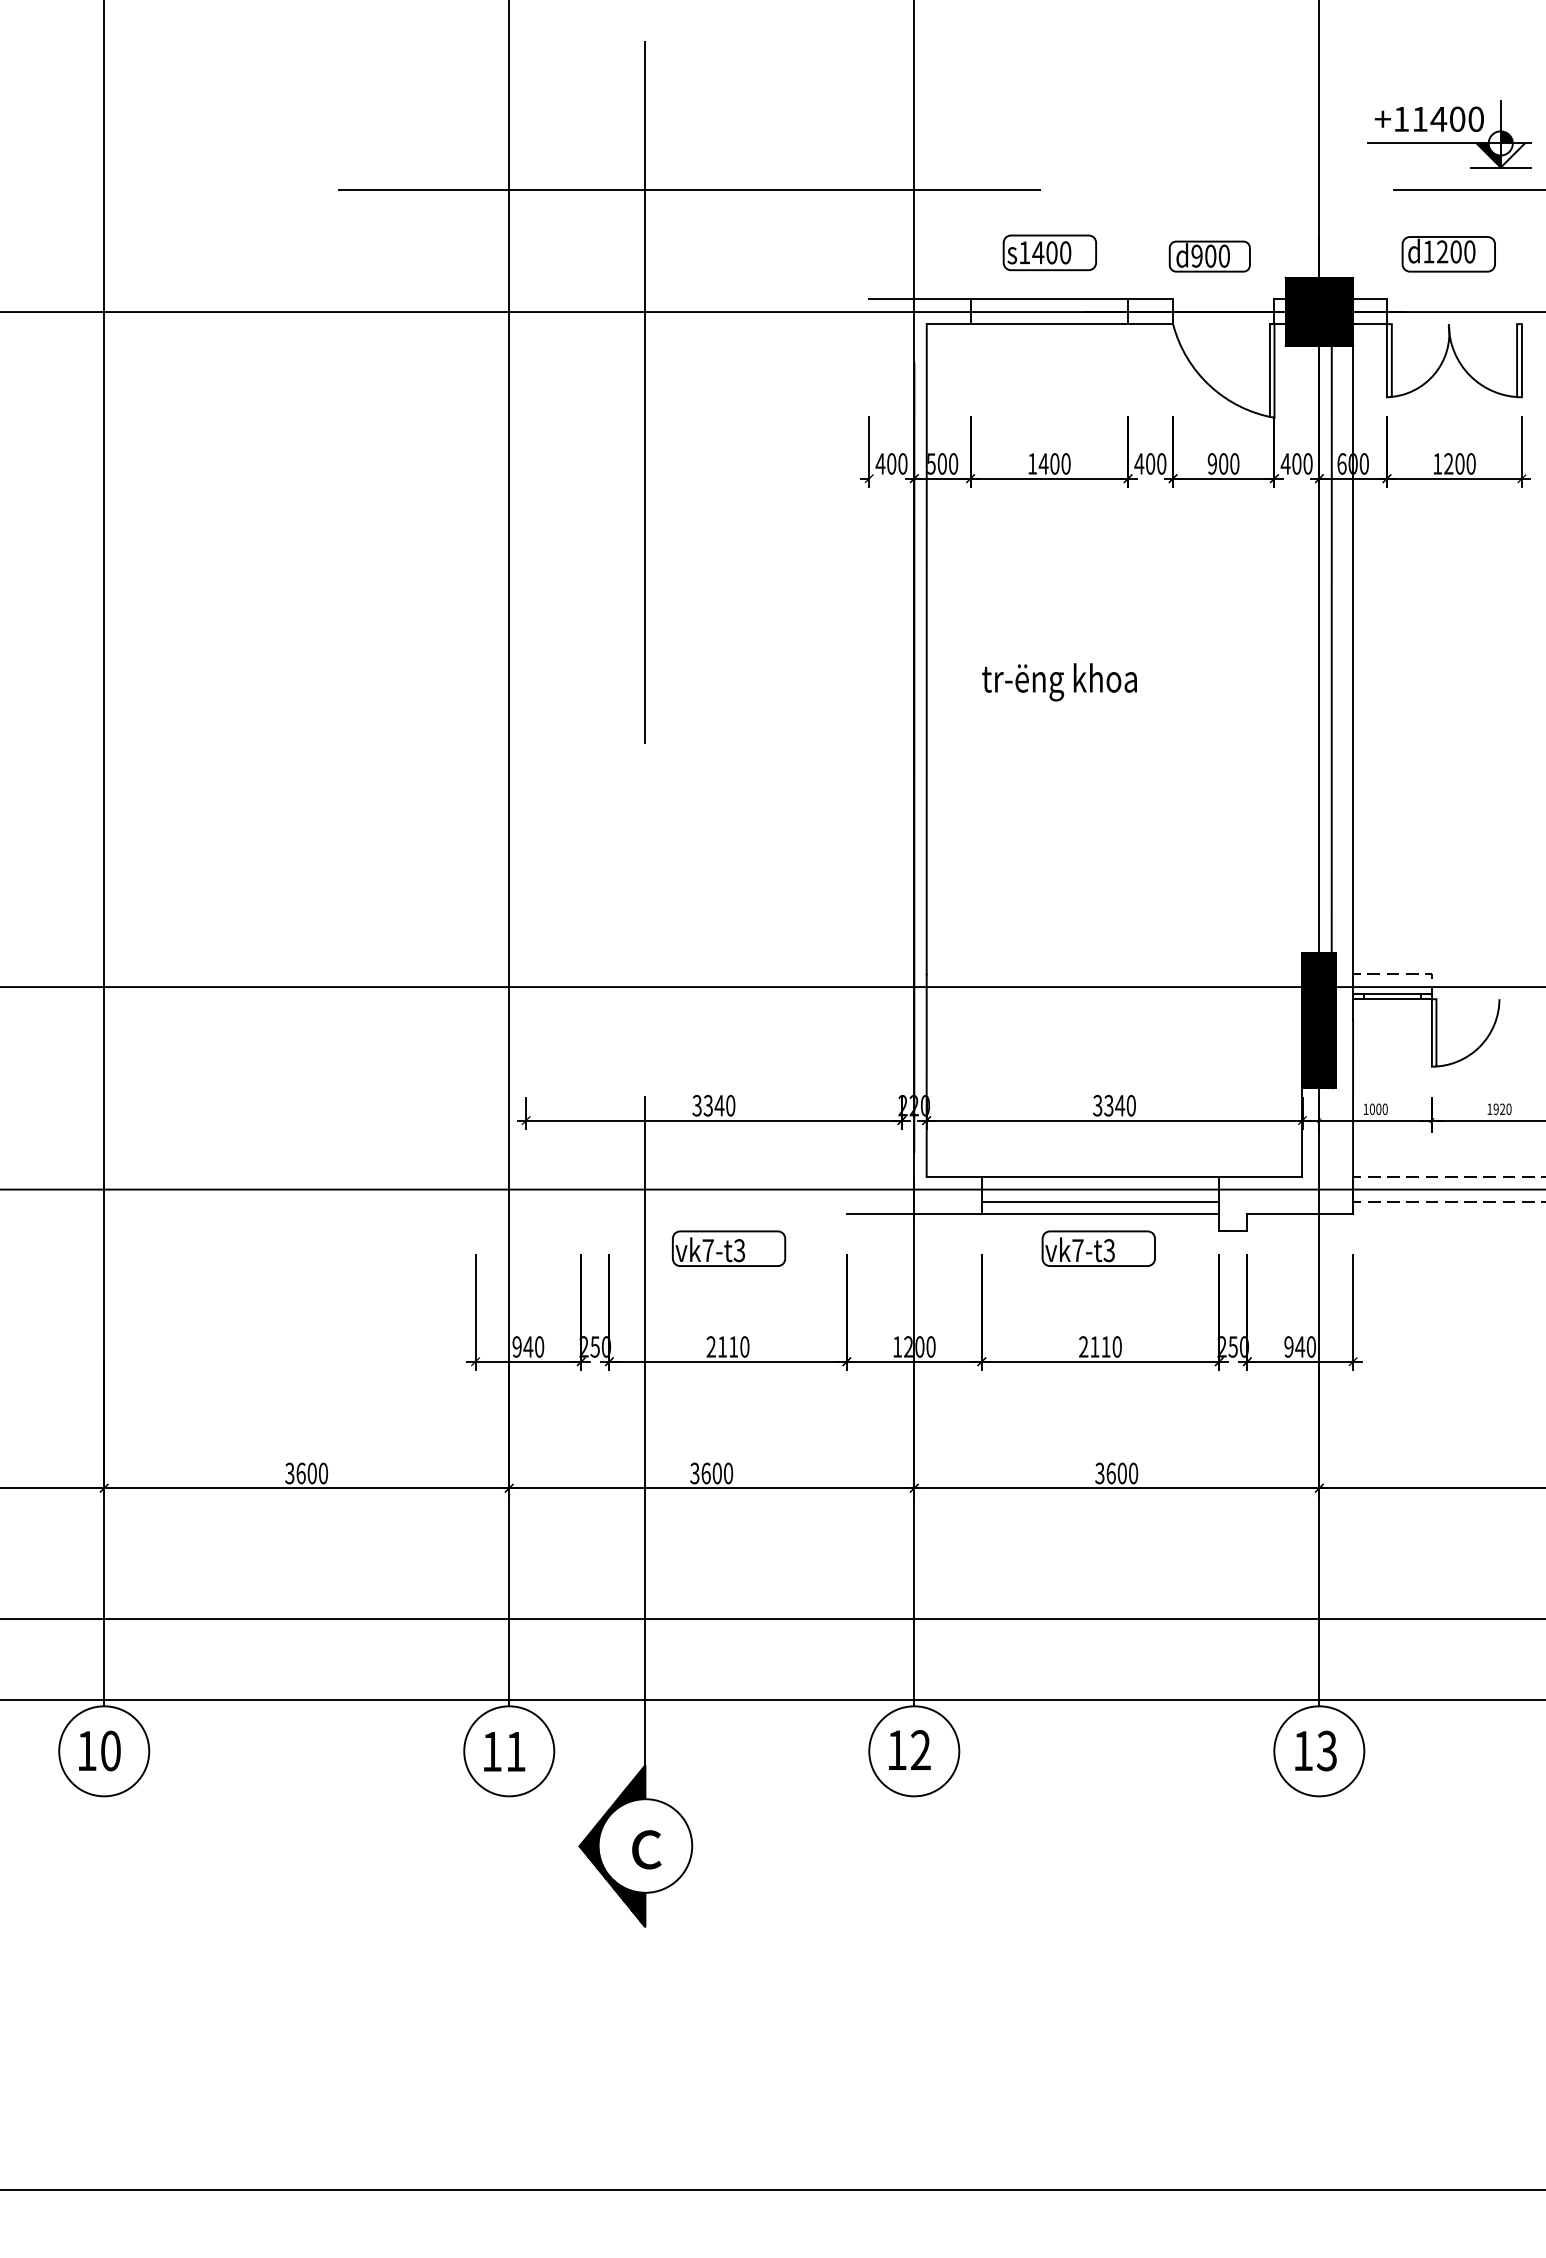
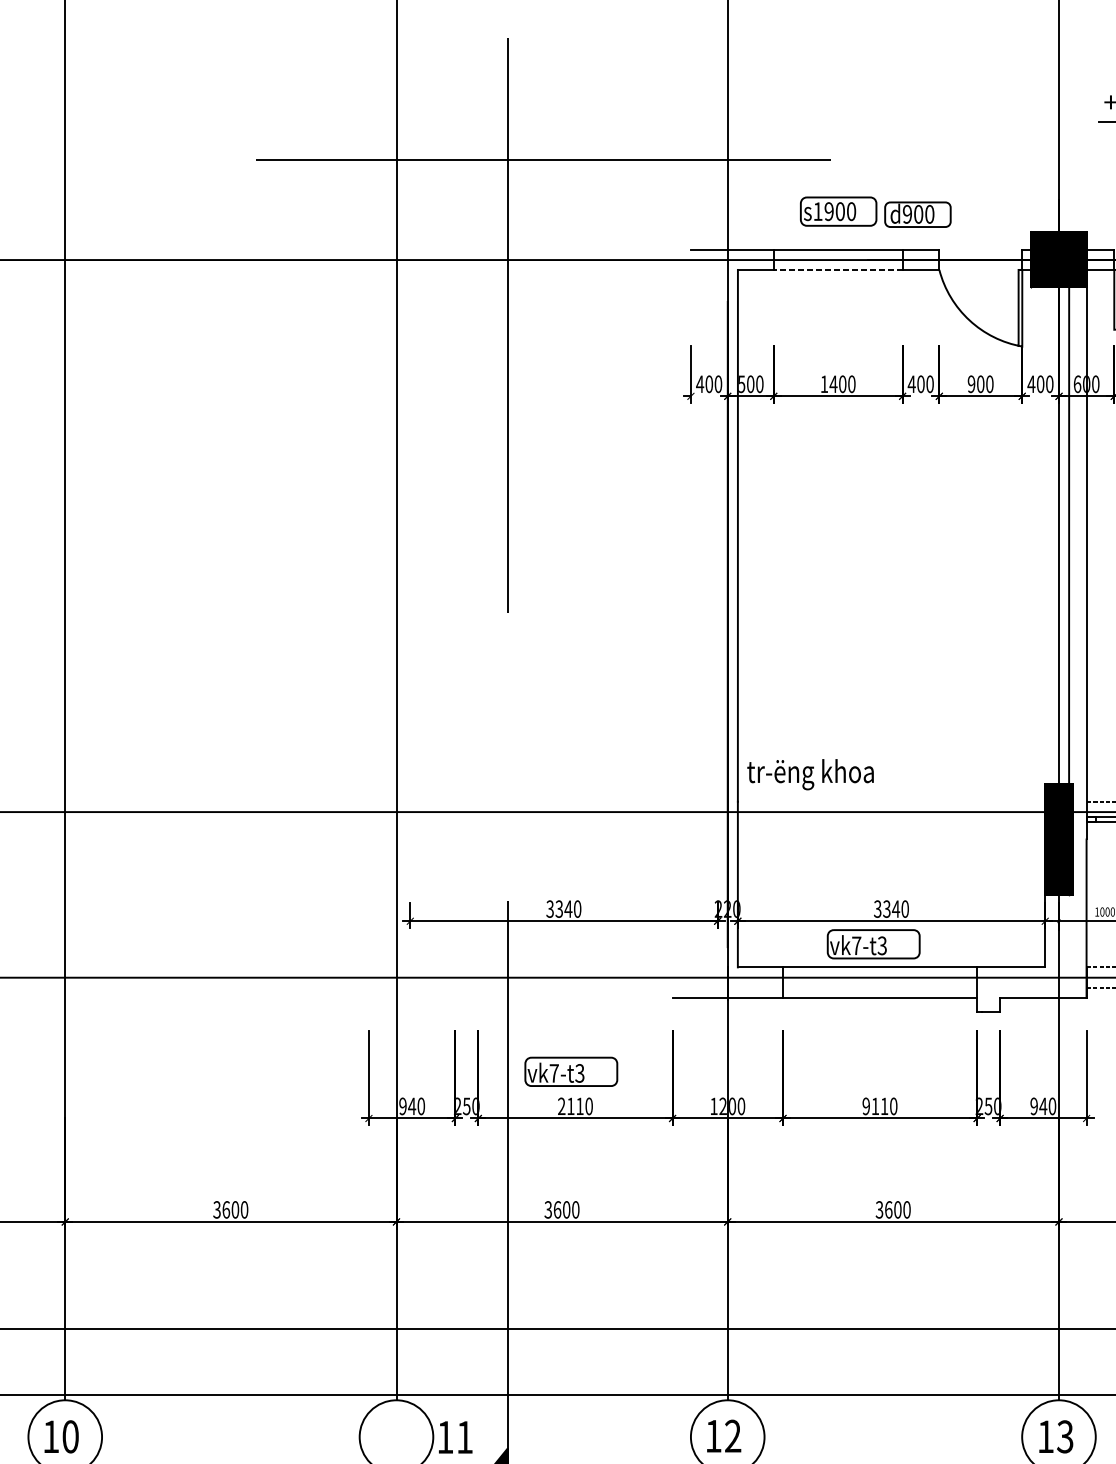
text: (1038, 252) -> (829, 211), s1400 -> s1900
part: (1209, 256) -> (917, 214), moved
line: (1049, 324) -> (838, 270), solid -> dashed
text: (1059, 682) -> (810, 774), moved
line: (1100, 1201) -> (880, 987), removed
part: (729, 1248) -> (571, 1071), moved
part: (1098, 1248) -> (873, 944), moved
text: (1083, 1346) -> (866, 1106), 2110 -> 9110
text: (504, 1751) -> (455, 1437), moved

